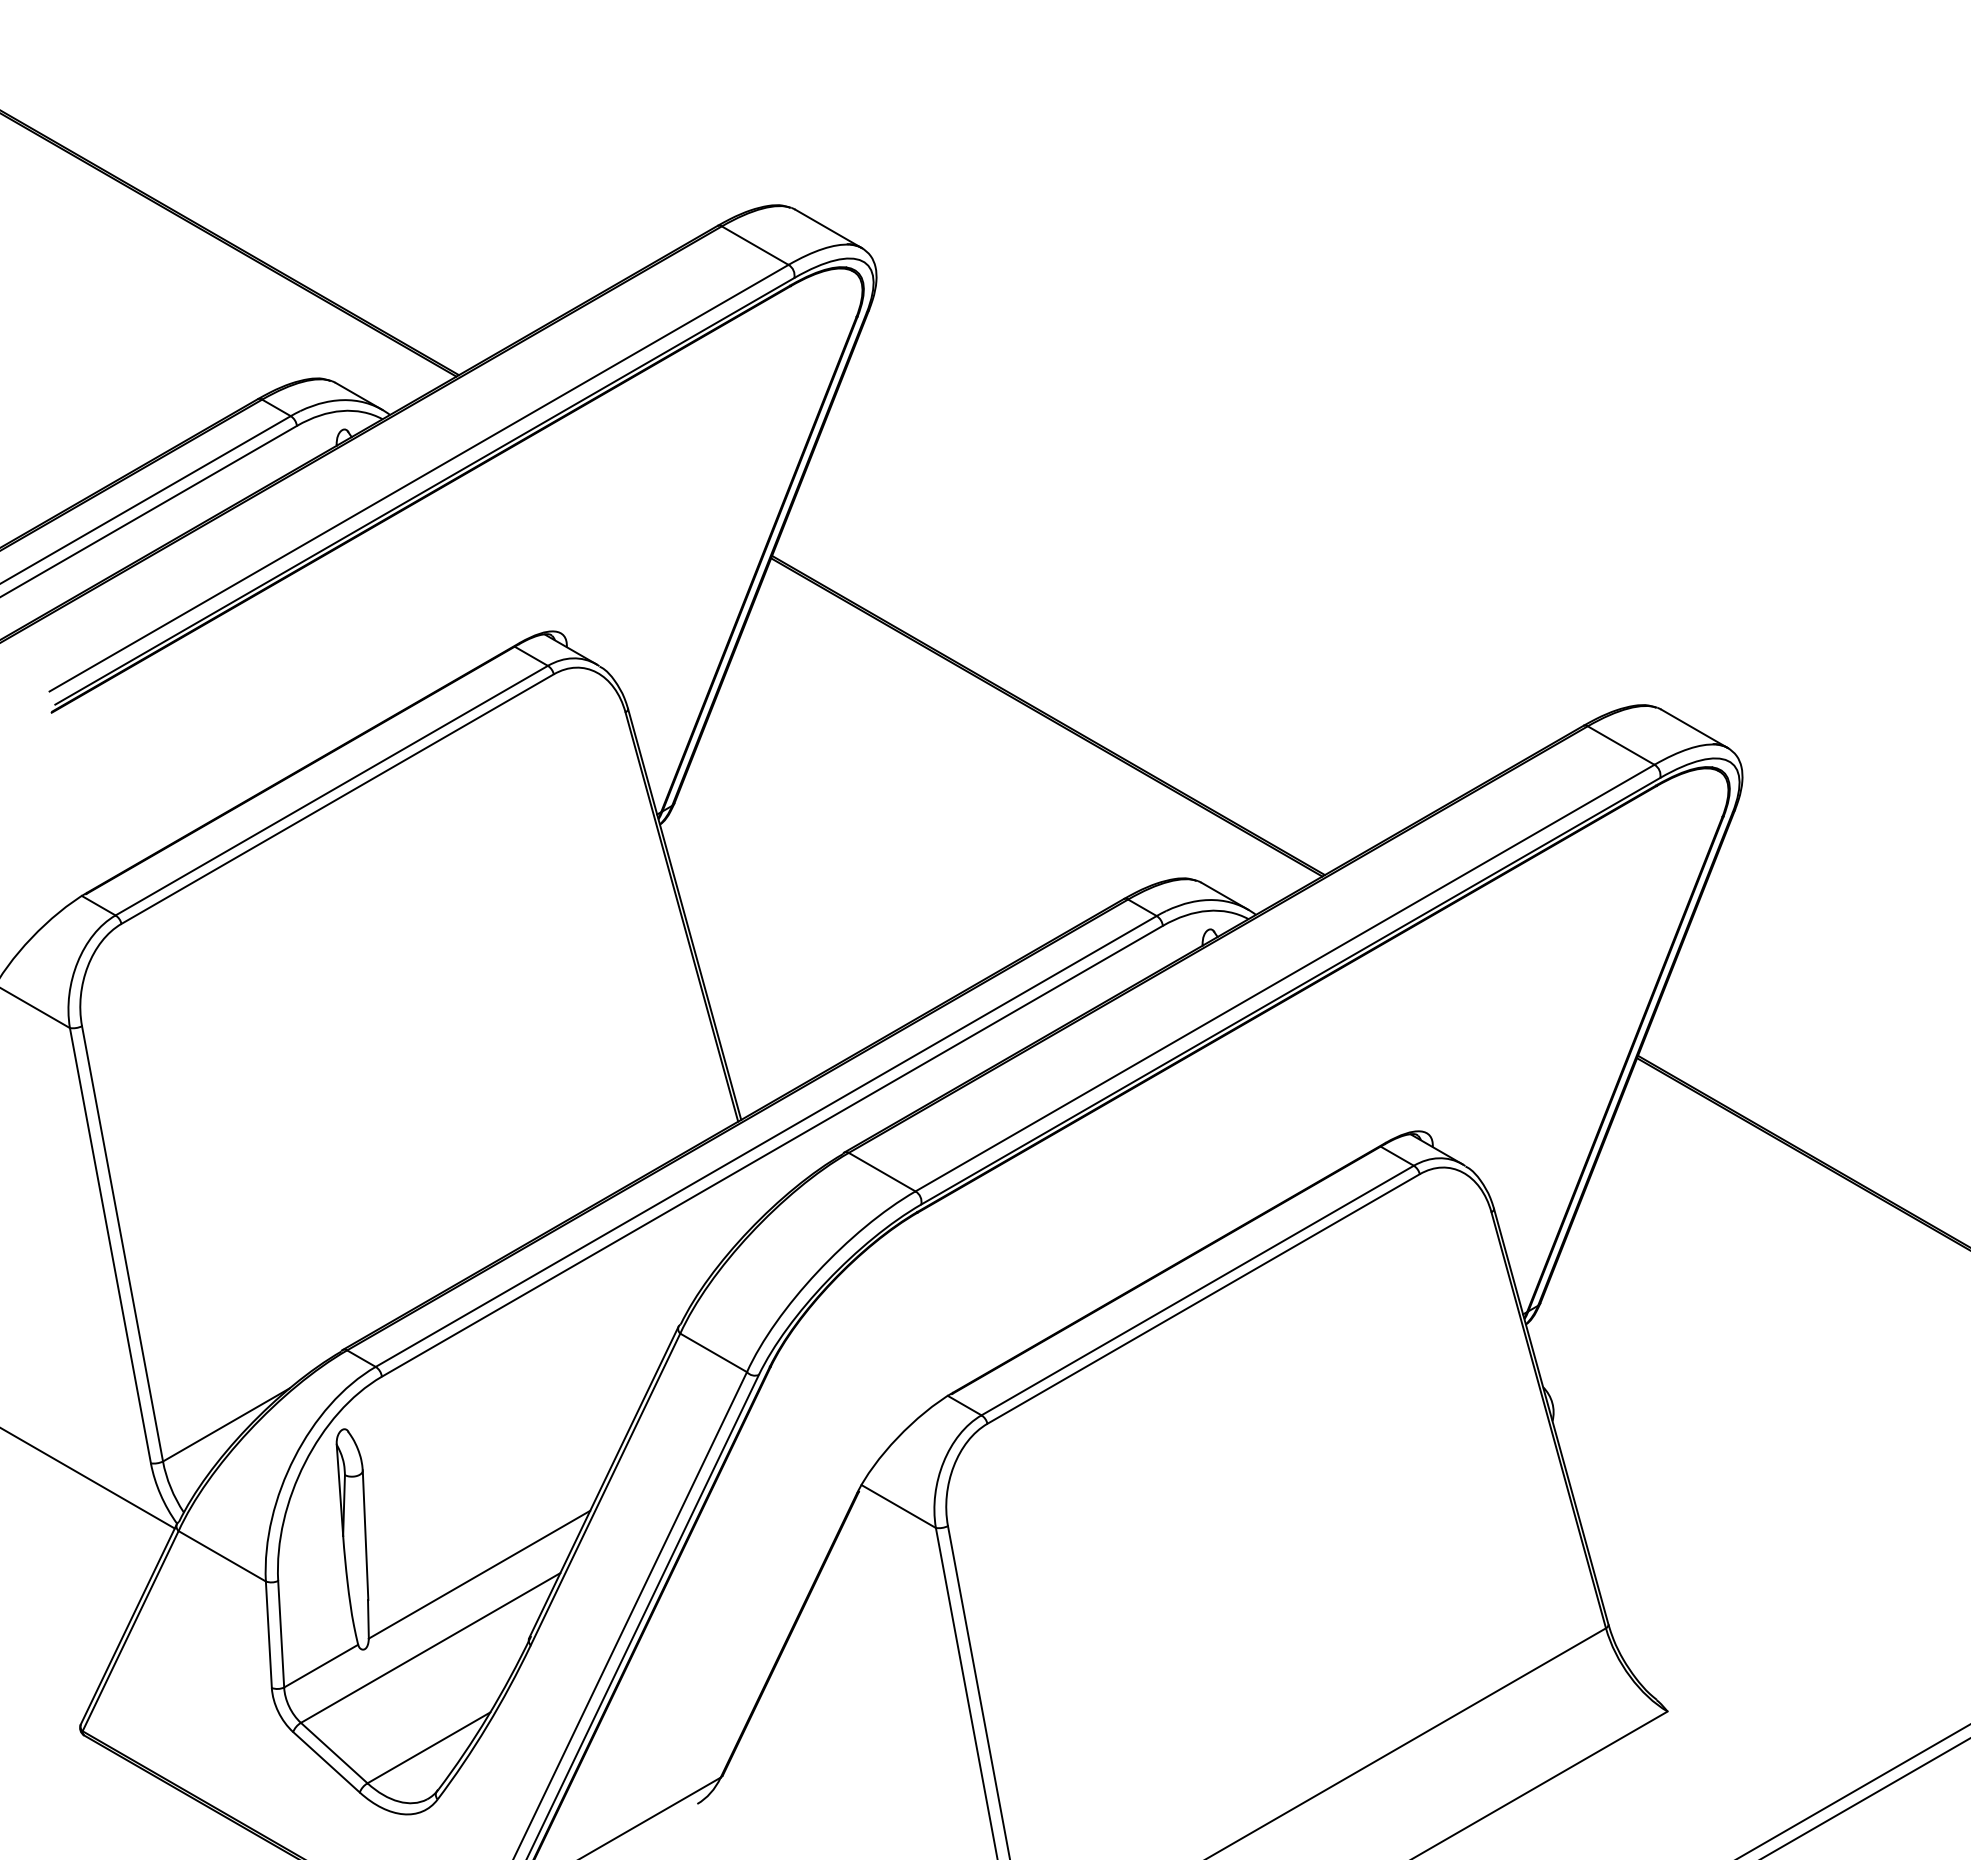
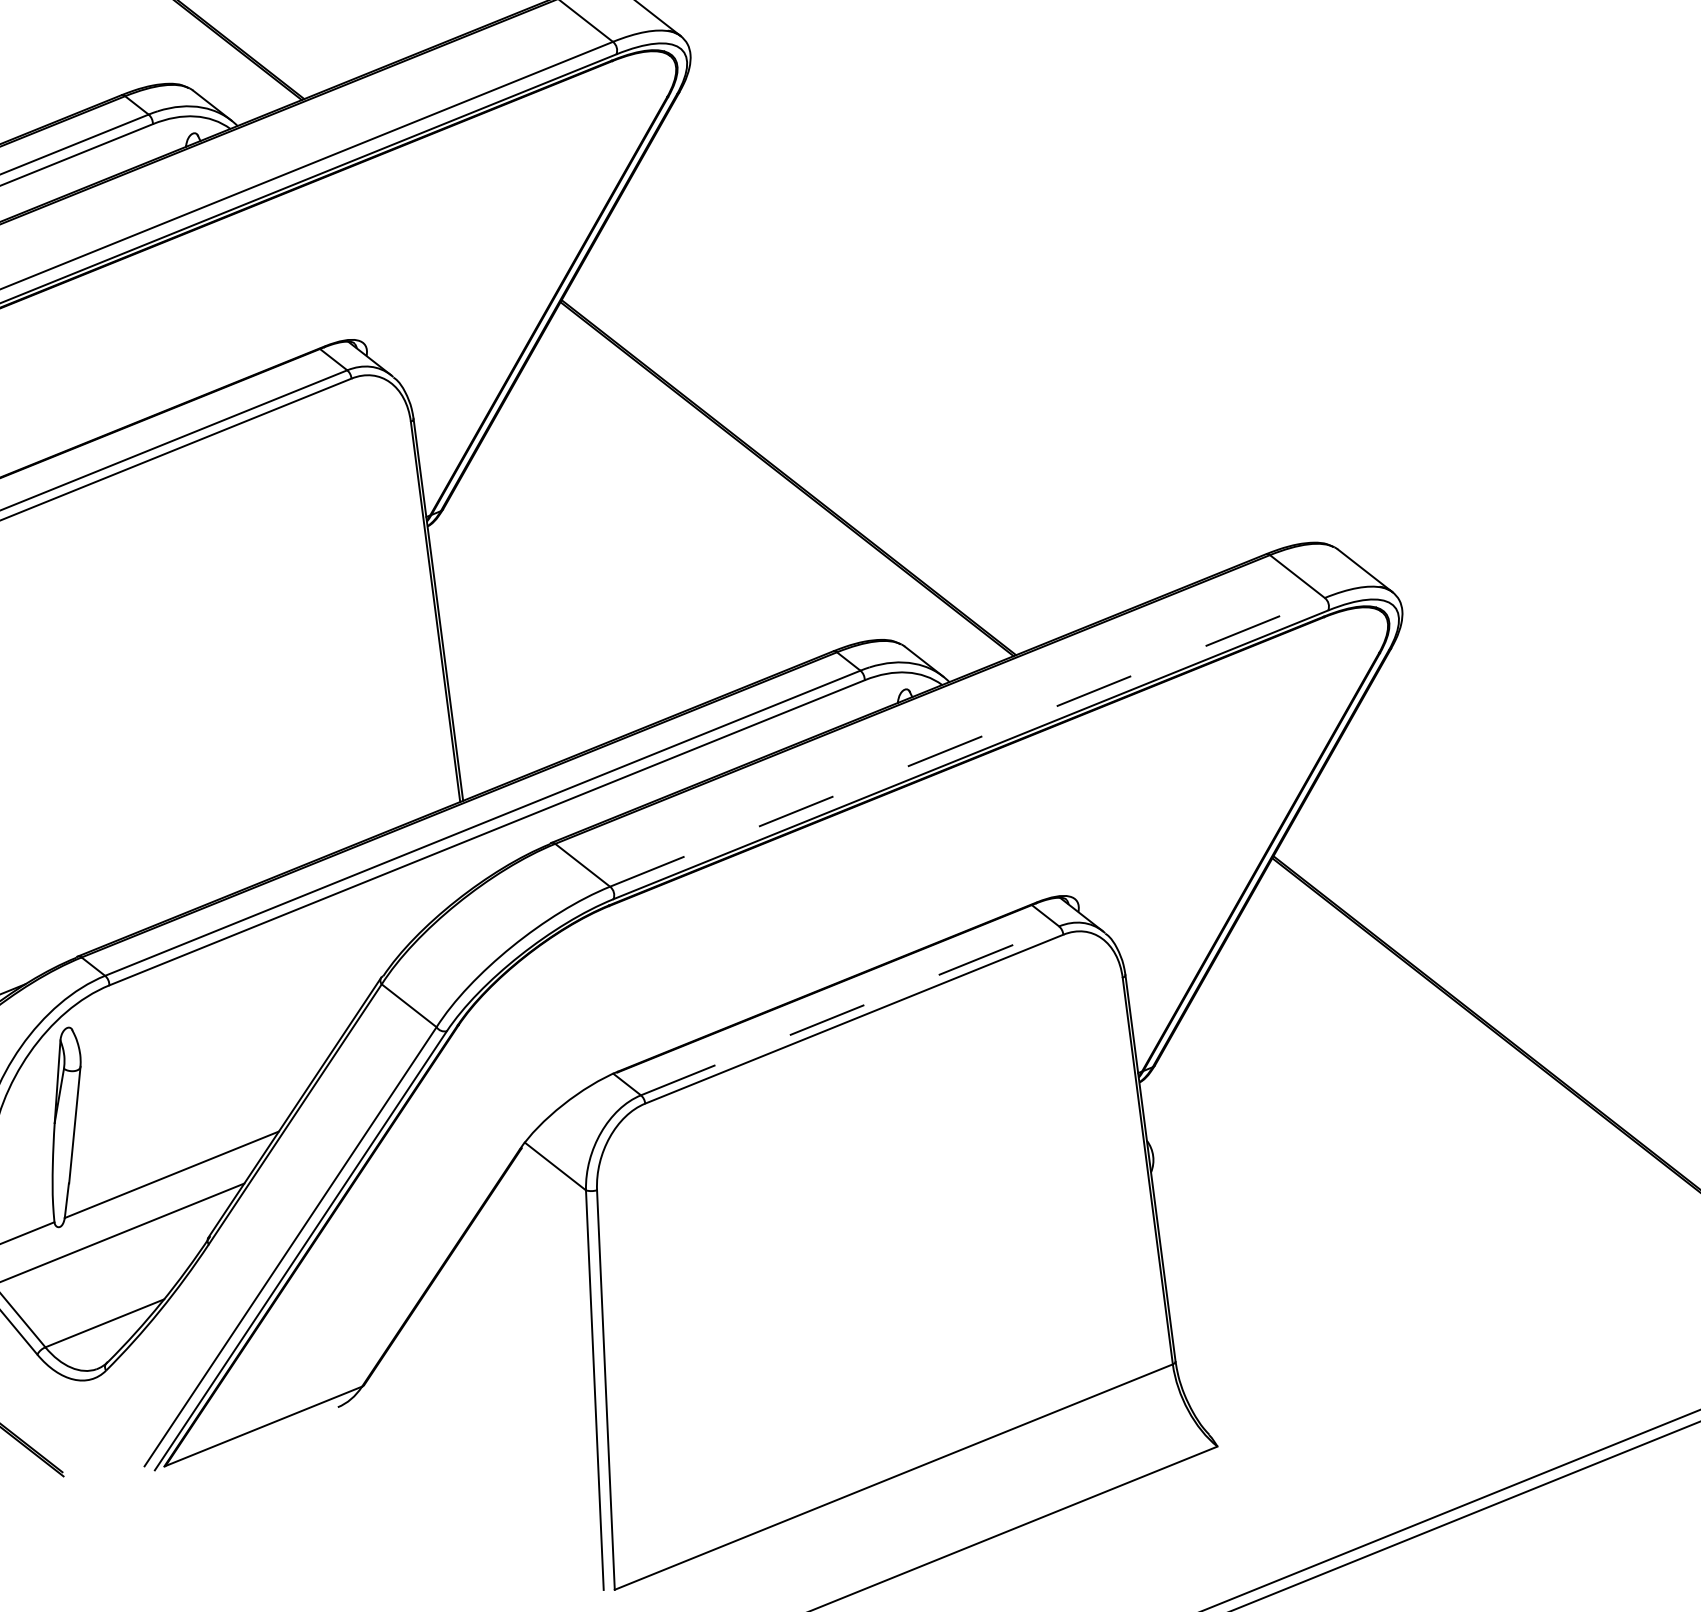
line: (1285, 978) -> (967, 742), solid -> dashed
line: (1197, 1290) -> (849, 1010), solid -> dashed

